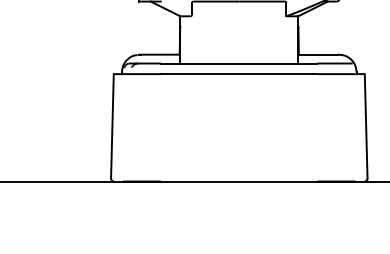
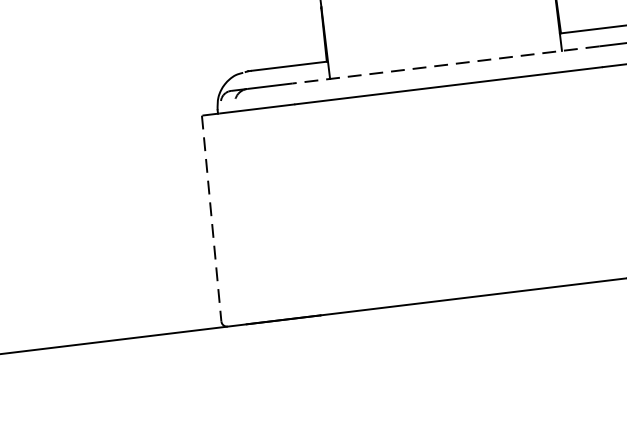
line: (239, 63) -> (446, 64), solid -> dashed
line: (112, 126) -> (211, 218), solid -> dashed

